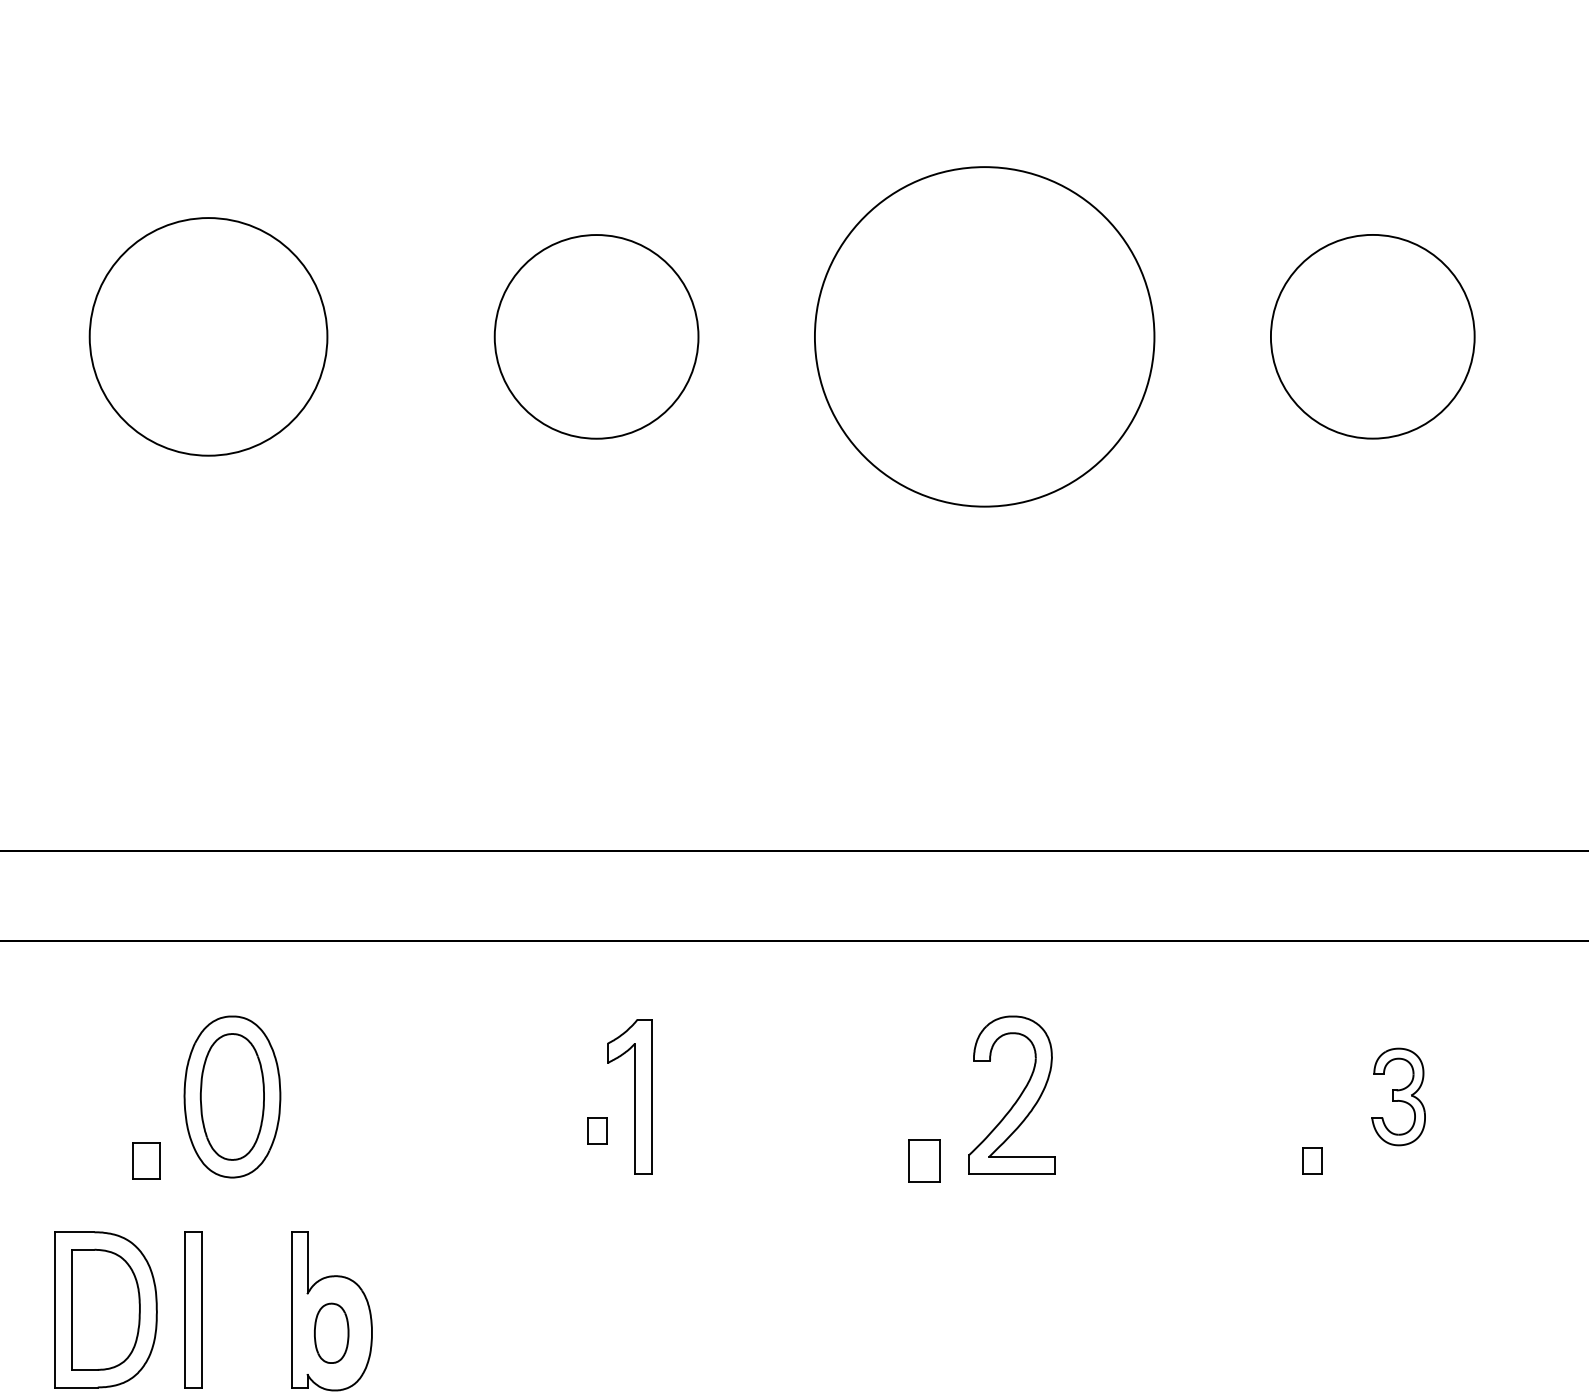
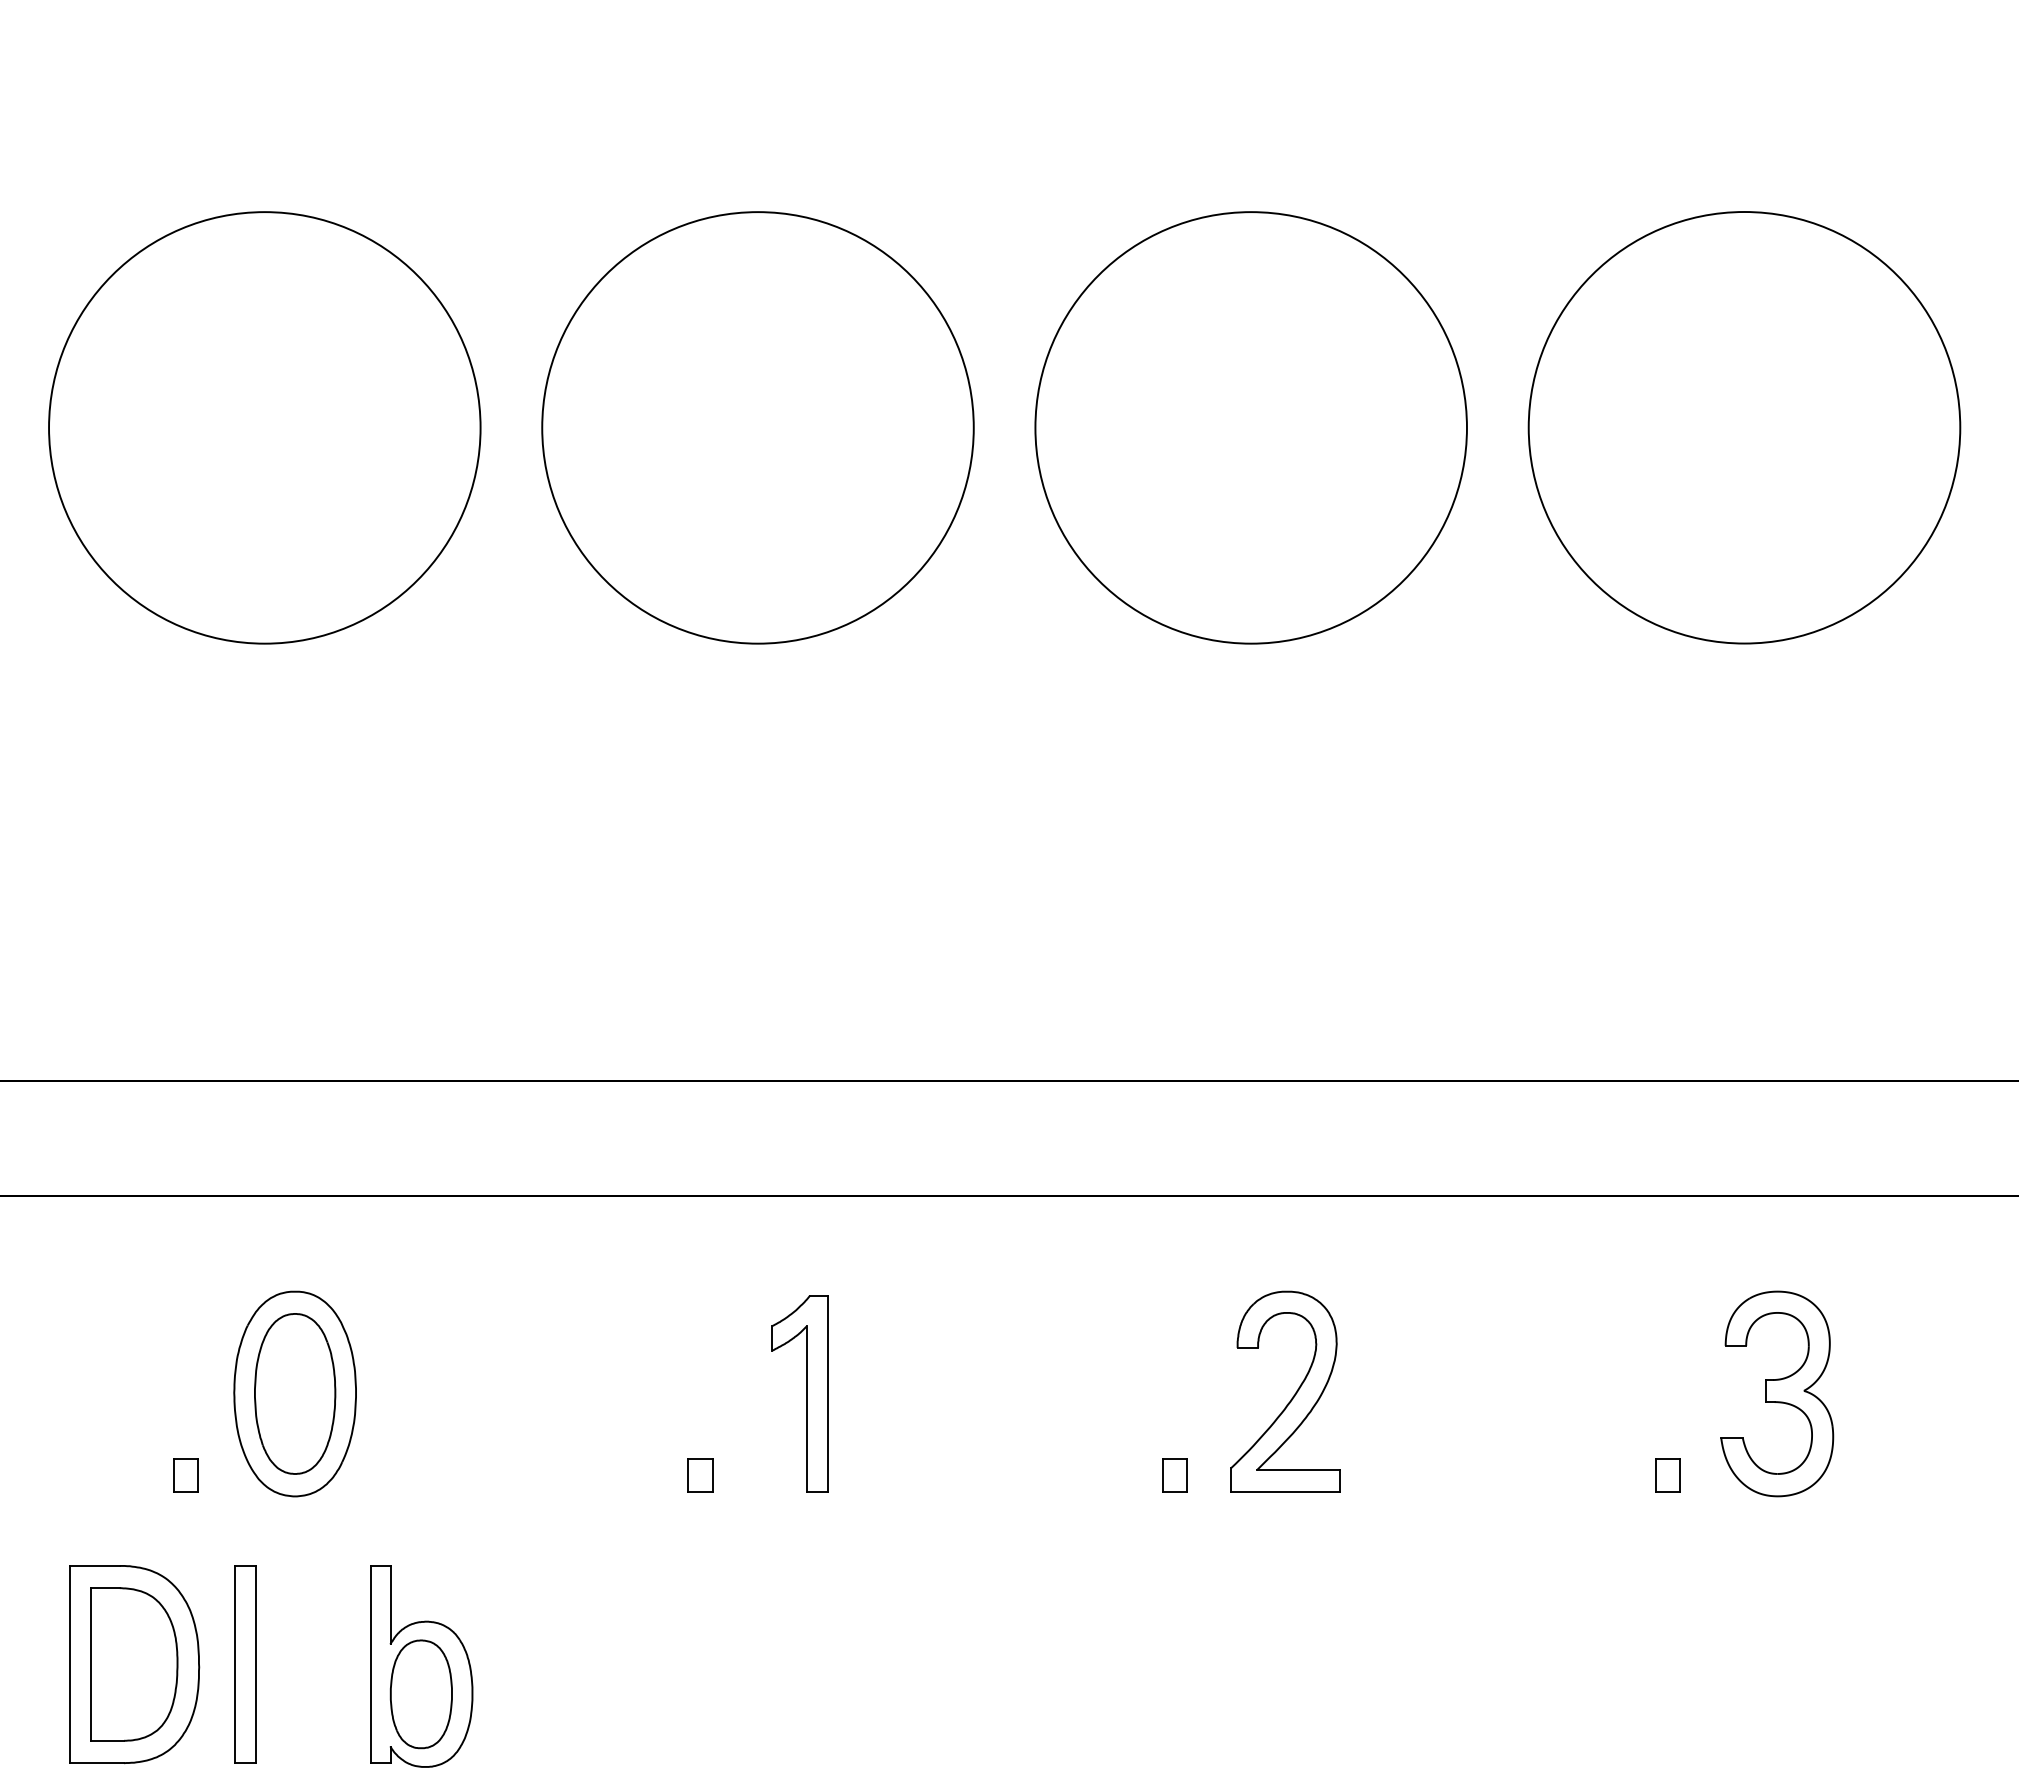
circle: (208, 336) -> (264, 427), size x1.43
circle: (596, 336) -> (757, 427), size x1.67
circle: (1372, 336) -> (1744, 427), size x1.67
part: (1398, 1096) -> (1777, 1393), size x1.67
part: (597, 1131) -> (700, 1475), moved
part: (146, 1161) -> (185, 1475), size x0.71
part: (924, 1161) -> (1174, 1475), size x0.62
part: (331, 1333) -> (420, 1694), size x1.43

